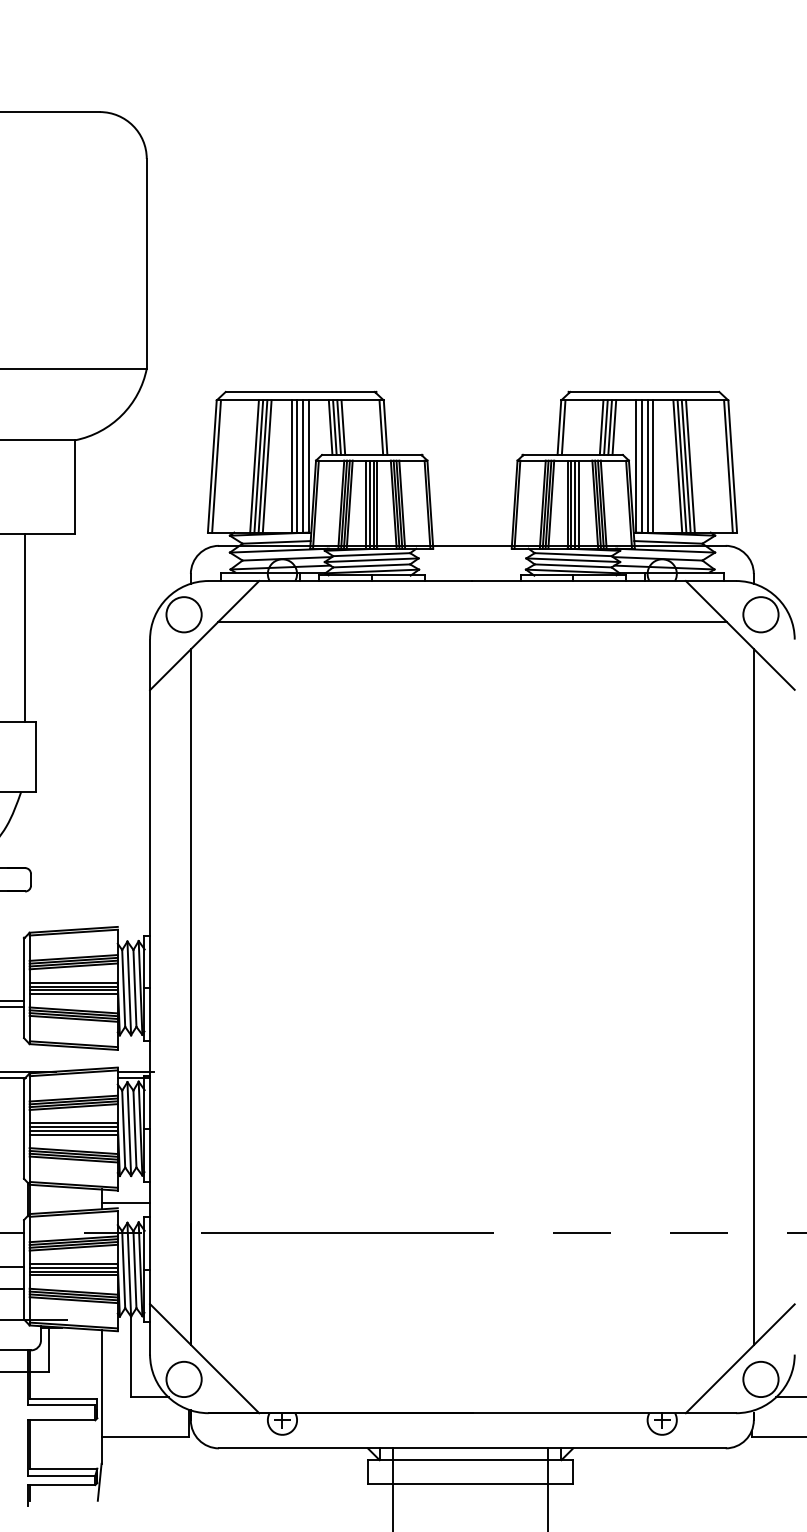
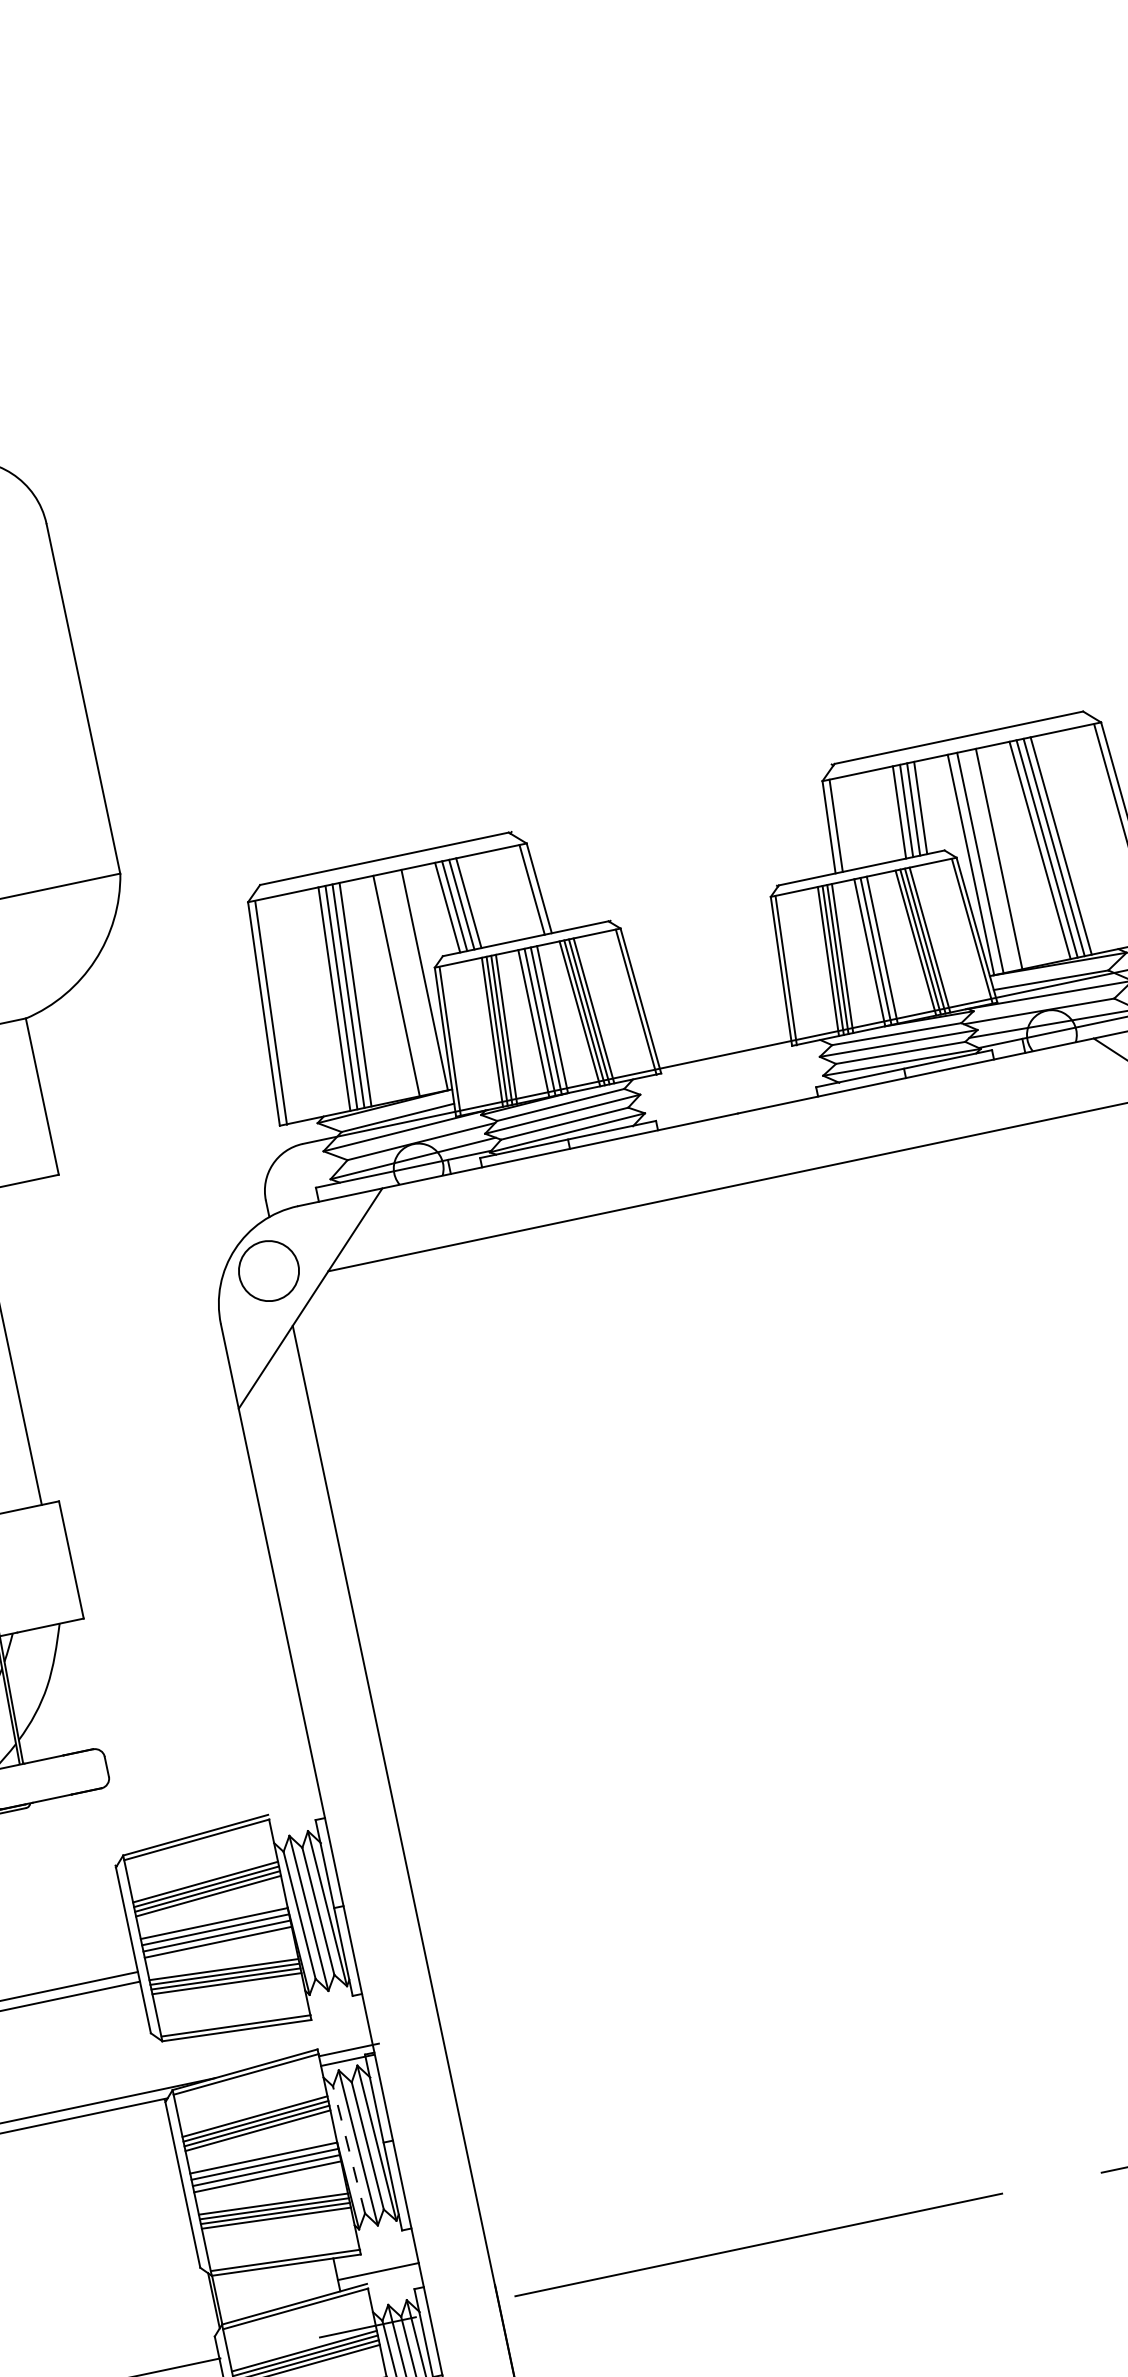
line: (297, 466) -> (405, 984), removed
line: (303, 466) -> (416, 981), removed
line: (647, 466) -> (989, 861), removed
line: (578, 504) -> (887, 948), removed
line: (123, 1128) -> (348, 2148), solid -> dashed

